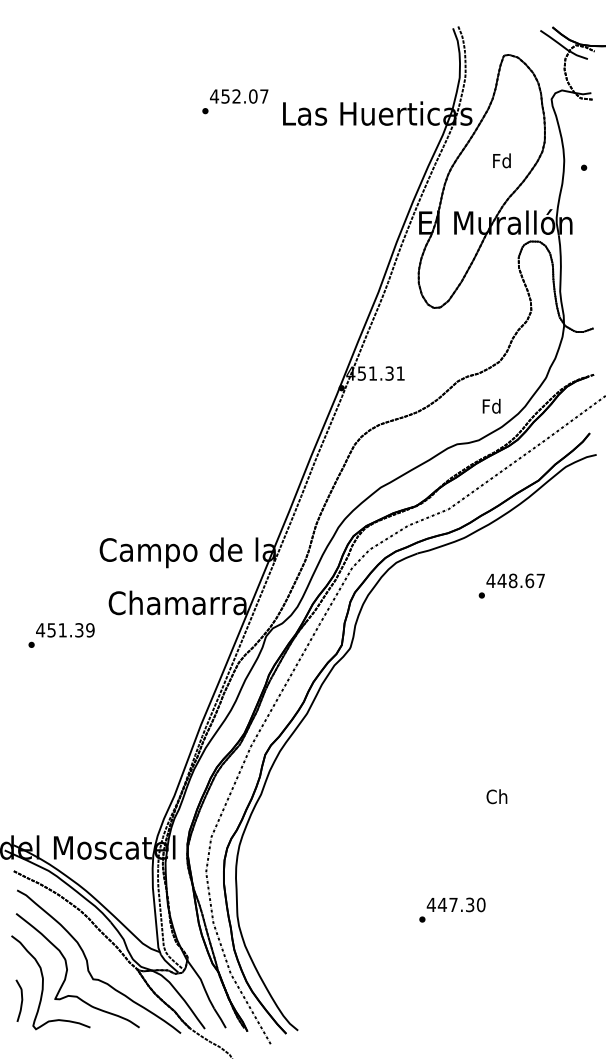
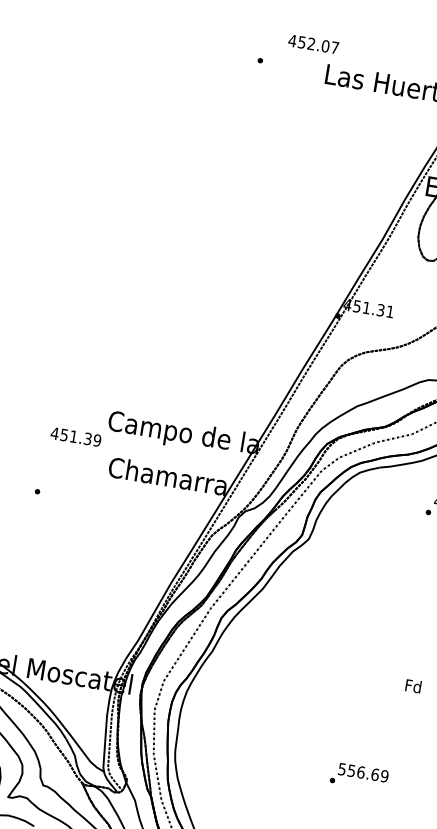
text: (239, 96) -> (313, 44), moved
text: (65, 630) -> (76, 437), moved
text: (496, 796) -> (412, 685), Ch -> Fd
text: (455, 904) -> (362, 772), 447.30 -> 556.69

